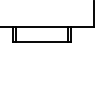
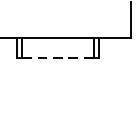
line: (41, 41) -> (57, 57), solid -> dashed

